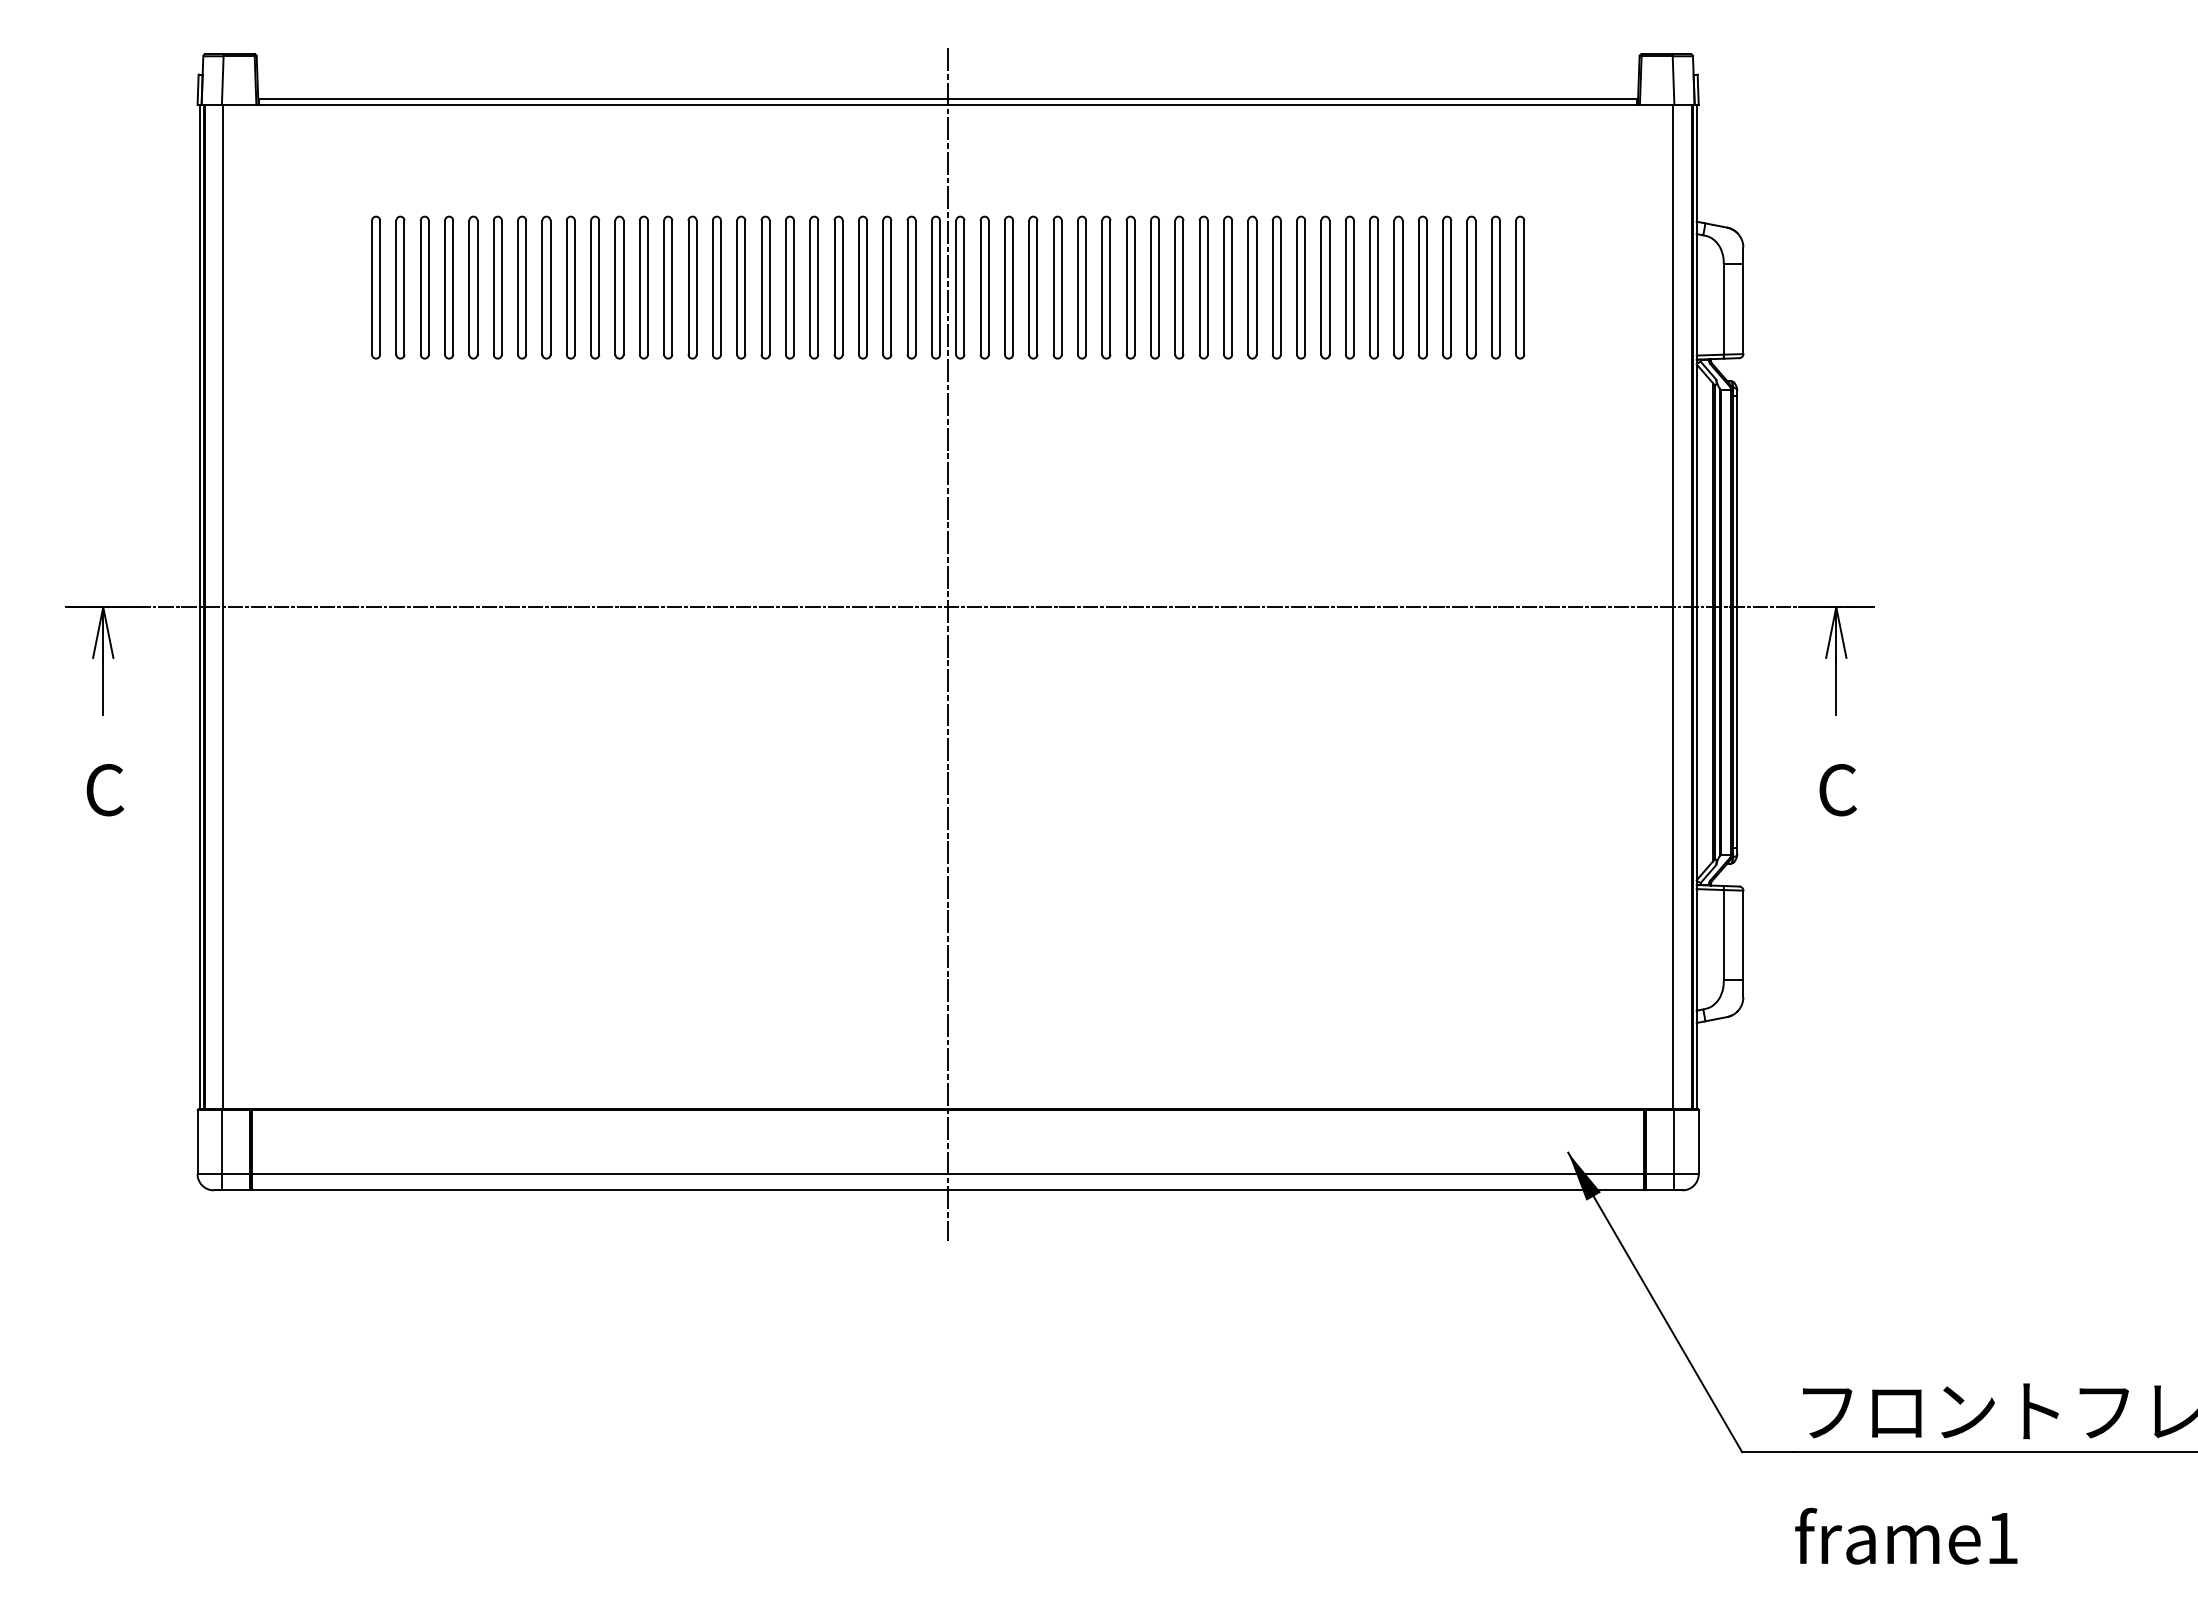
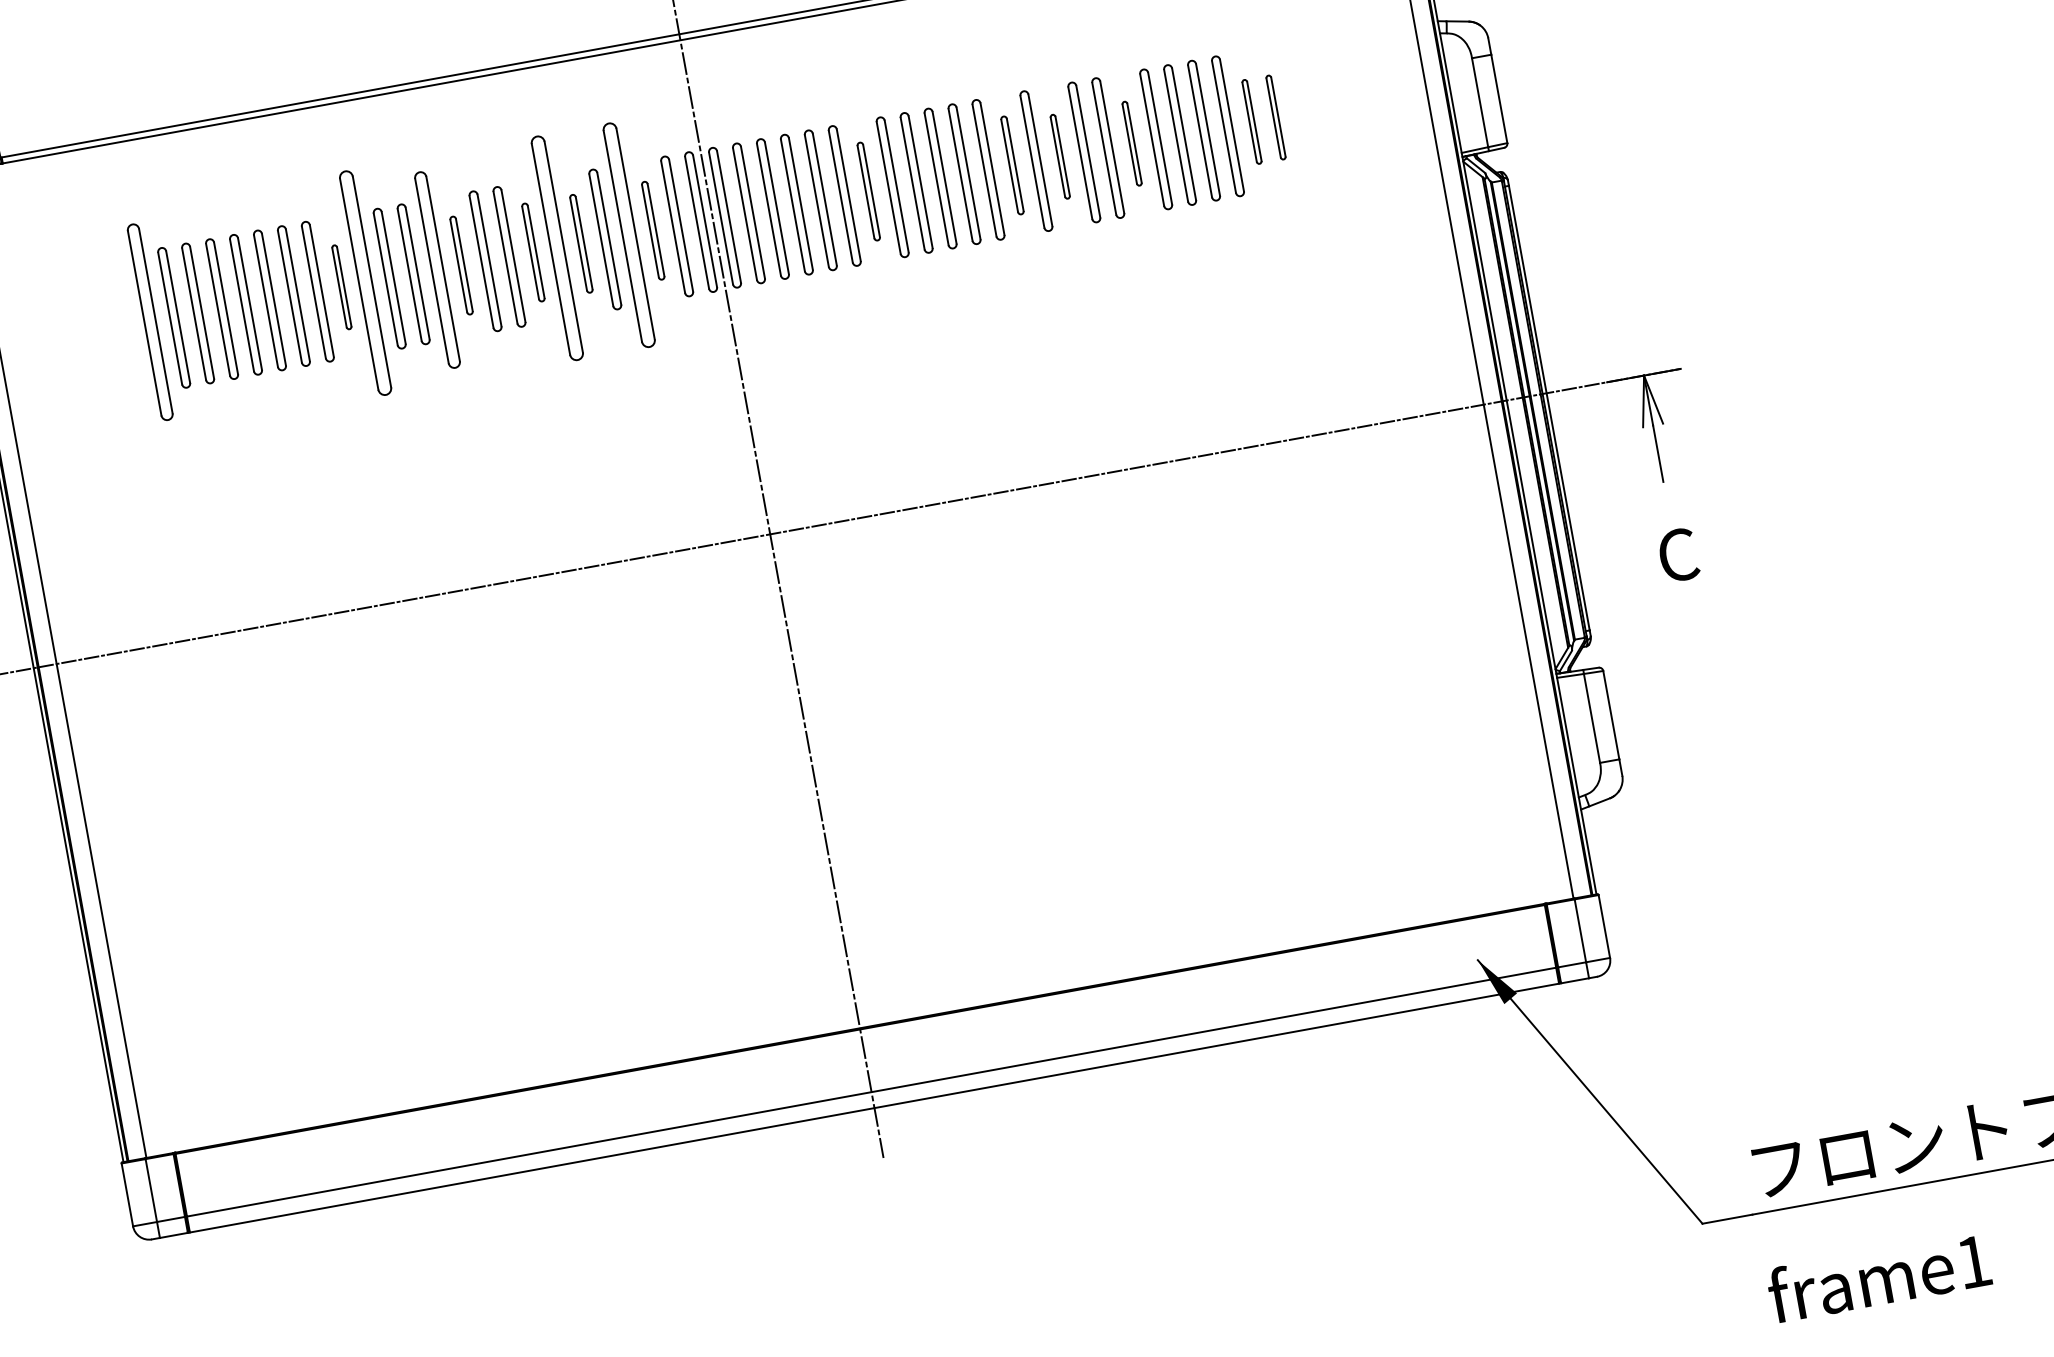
part: (375, 287) -> (149, 322), size x1.4
part: (570, 287) -> (341, 287), size x0.6
part: (595, 287) -> (366, 282), size x1.6
part: (668, 287) -> (437, 269), size x1.4
part: (692, 287) -> (461, 265), size x0.7
part: (765, 287) -> (533, 252), size x0.7
part: (789, 287) -> (556, 248), size x1.6
part: (814, 287) -> (581, 243), size x0.7
part: (862, 287) -> (628, 235), size x1.6
part: (887, 287) -> (653, 230), size x0.7
part: (1106, 287) -> (868, 191), size x0.7
part: (1252, 287) -> (1012, 165), size x0.7
part: (1300, 287) -> (1059, 156), size x0.6
part: (1373, 287) -> (1131, 143), size x0.6
part: (1495, 287) -> (1251, 121), size x0.6
part: (1520, 287) -> (1276, 117), size x0.6

